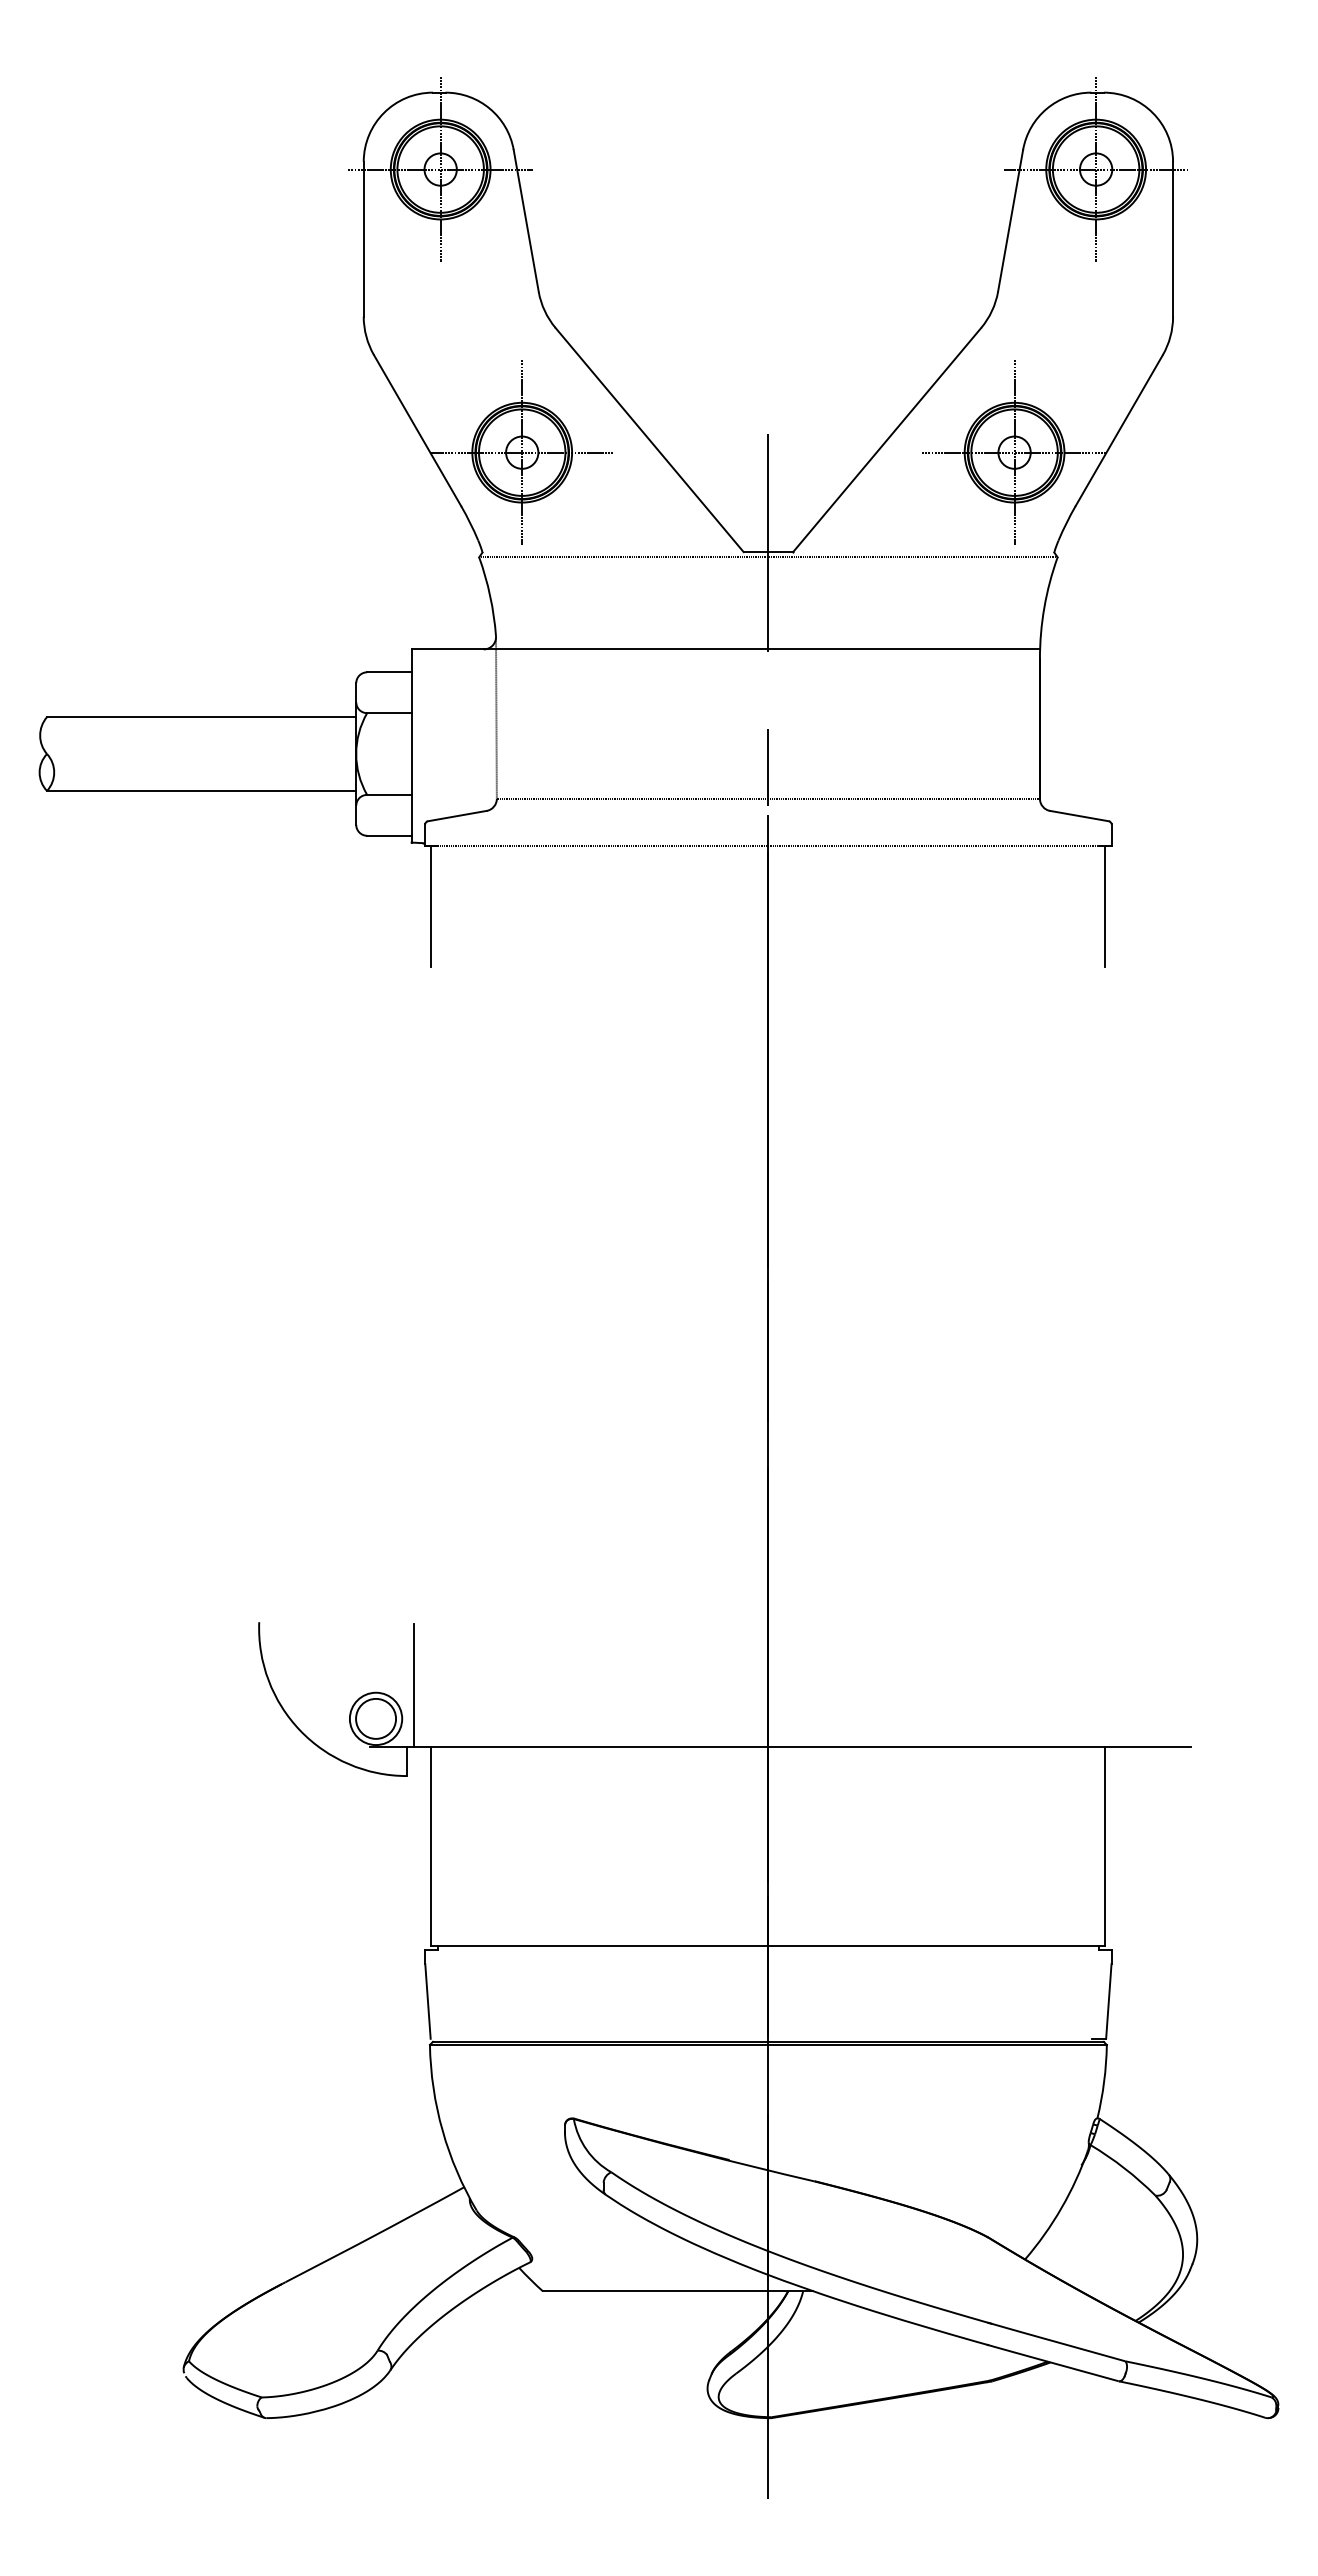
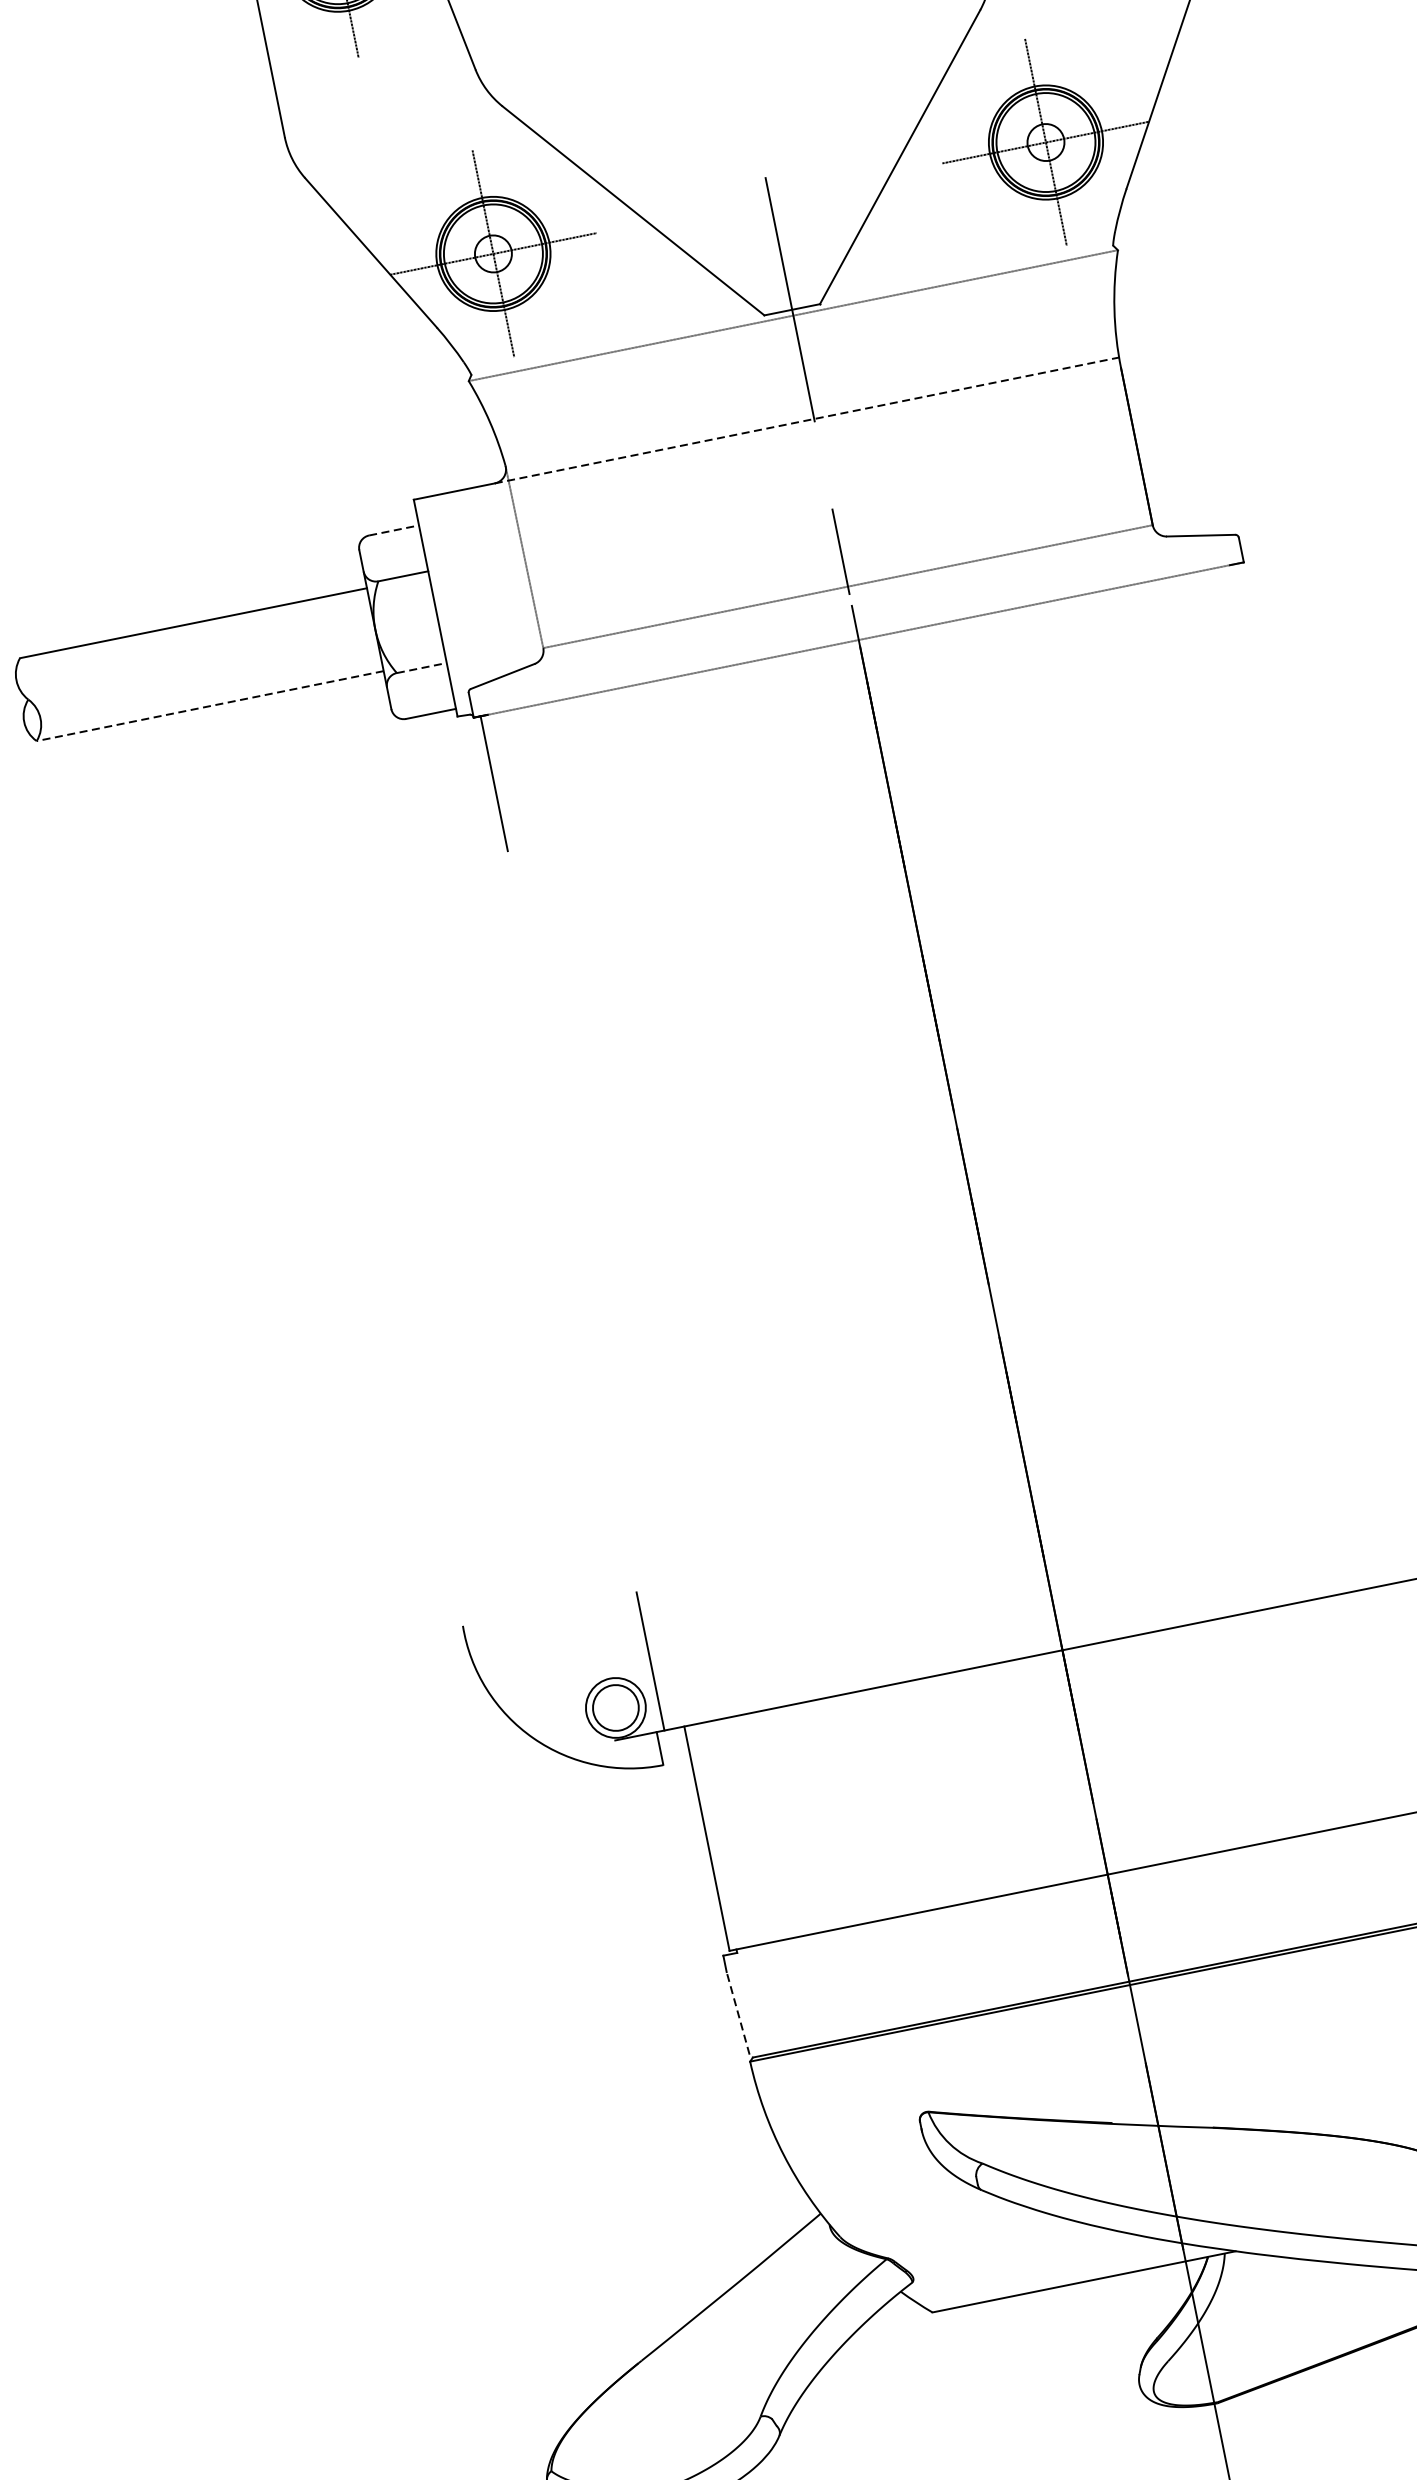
line: (762, 649) -> (807, 420), solid -> dashed
line: (389, 672) -> (394, 530), solid -> dashed
line: (201, 790) -> (209, 705), solid -> dashed
line: (389, 794) -> (421, 667), solid -> dashed
line: (1105, 906) -> (1250, 631), removed
line: (427, 2000) -> (737, 2012), solid -> dashed

